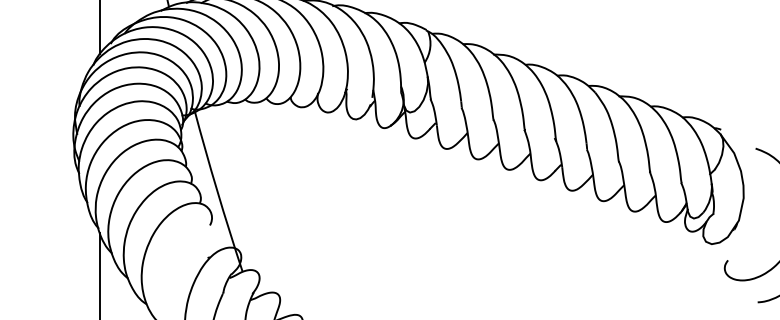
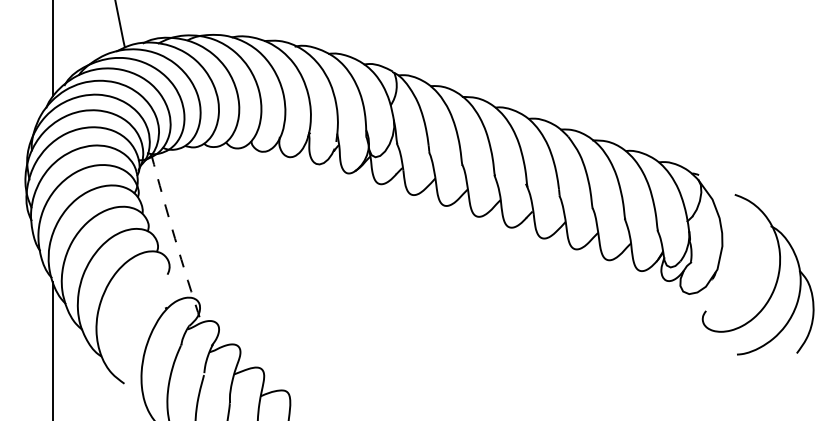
arc: (217, 190) -> (175, 238), solid -> dashed

